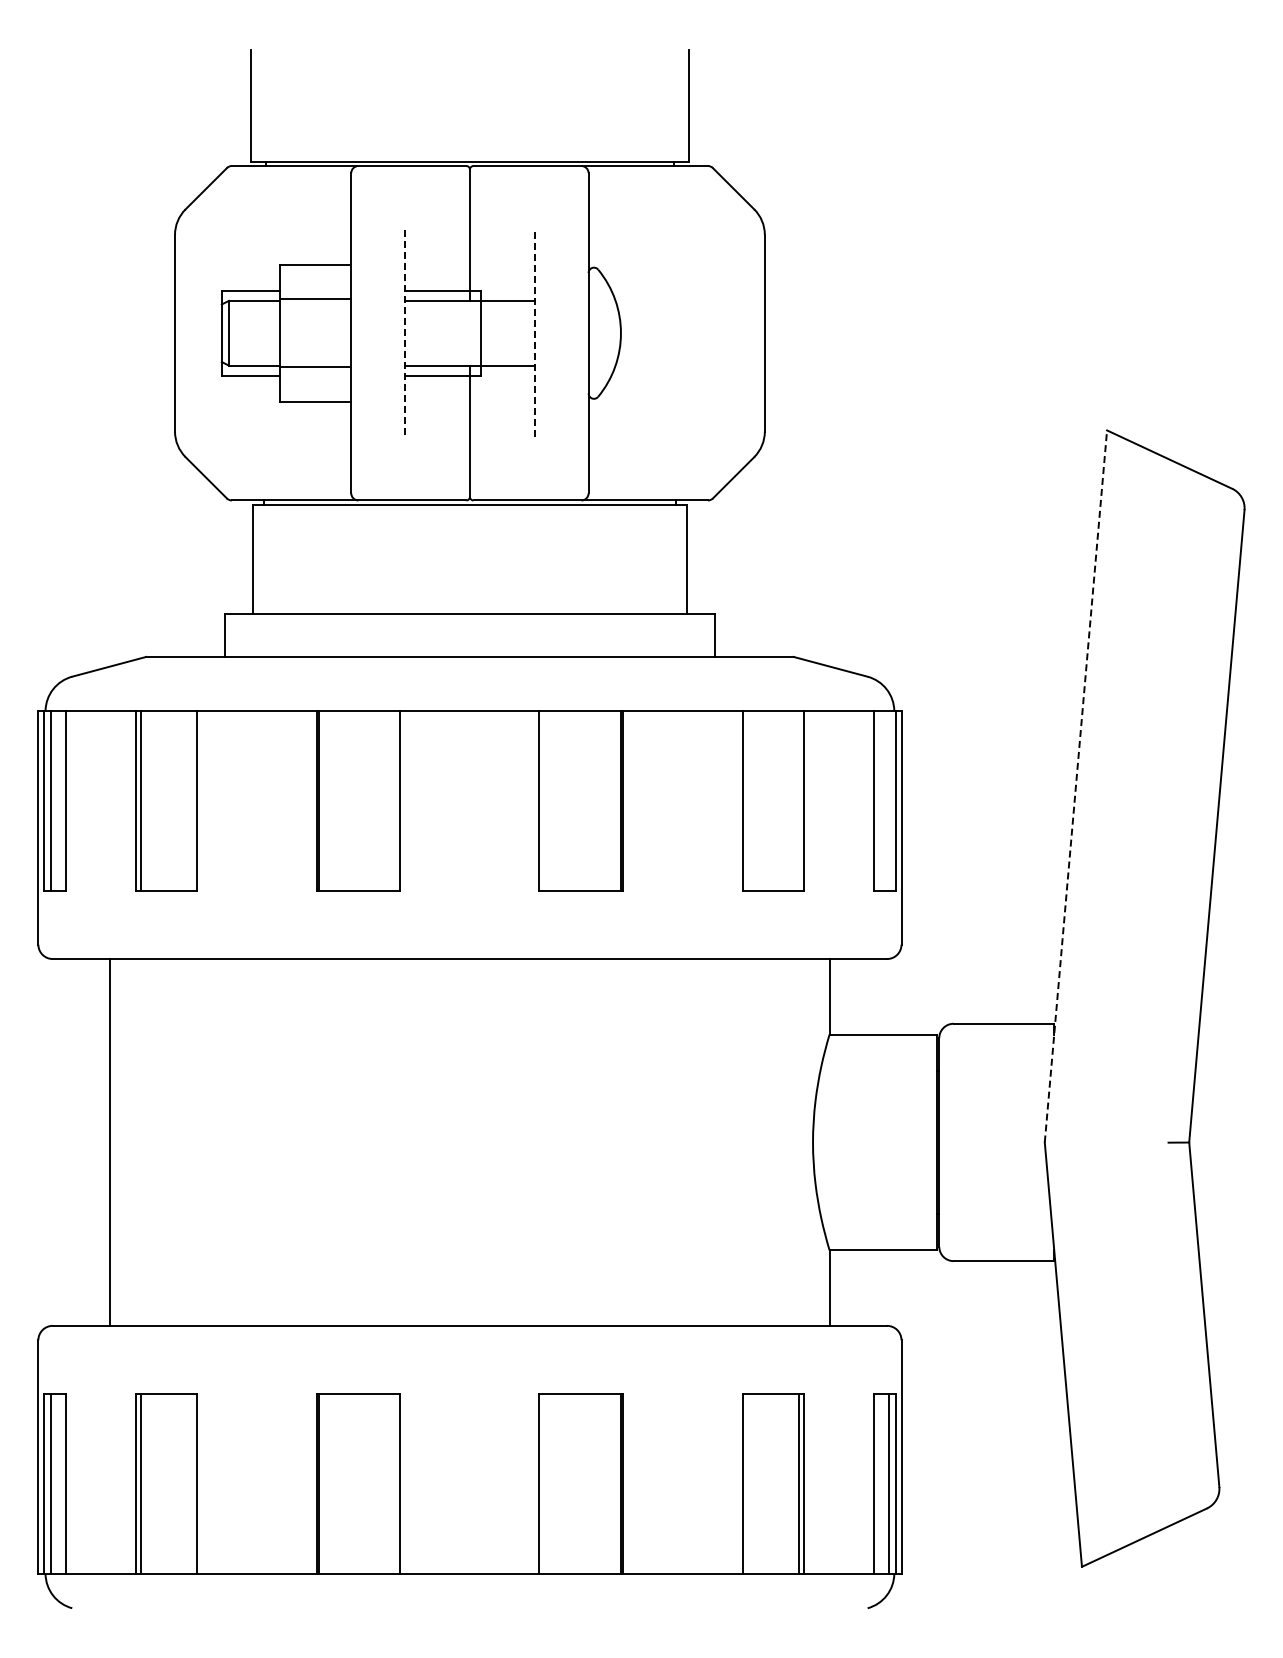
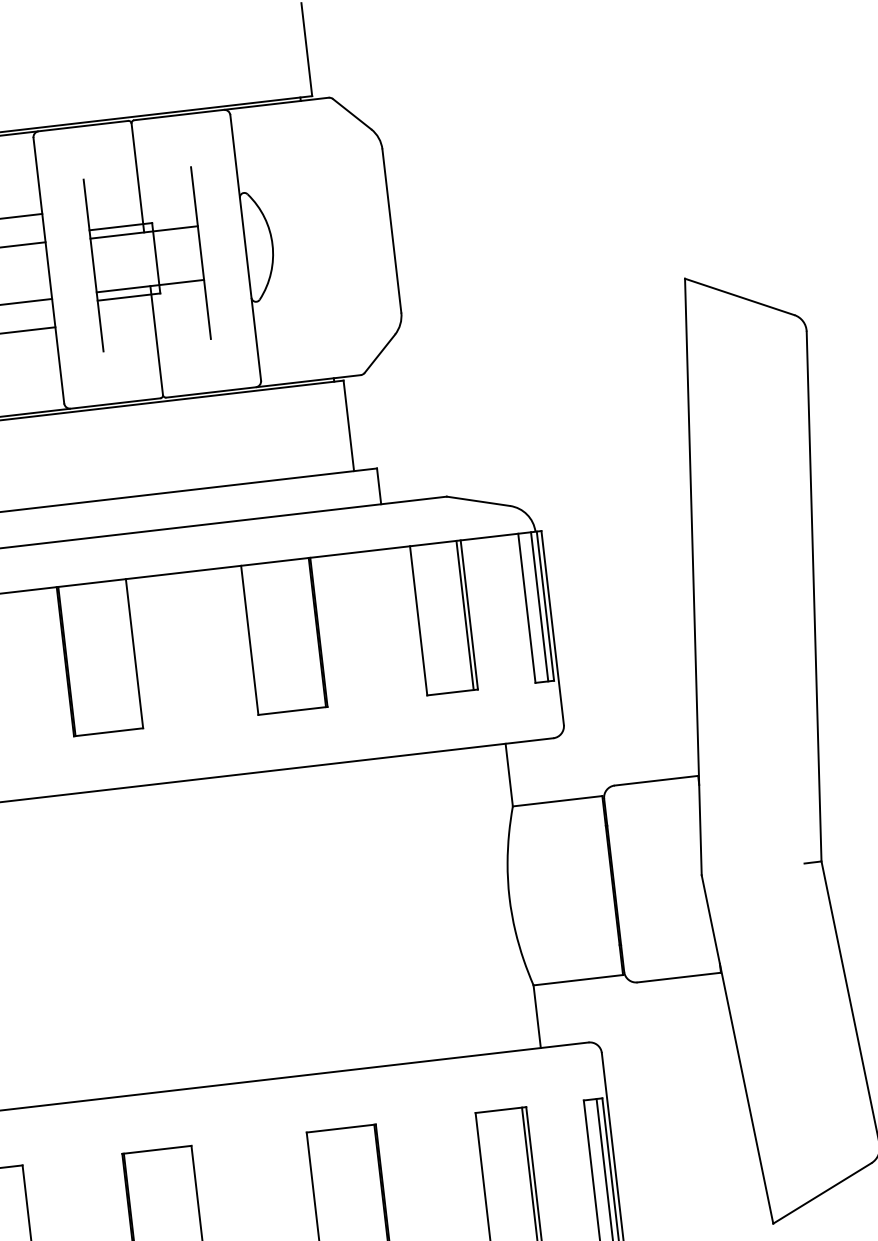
line: (405, 333) -> (93, 265), dashed -> solid
line: (534, 333) -> (200, 253), dashed -> solid
line: (1075, 785) -> (692, 576), dashed -> solid
line: (799, 800) -> (465, 615), added
line: (888, 800) -> (539, 606), added

